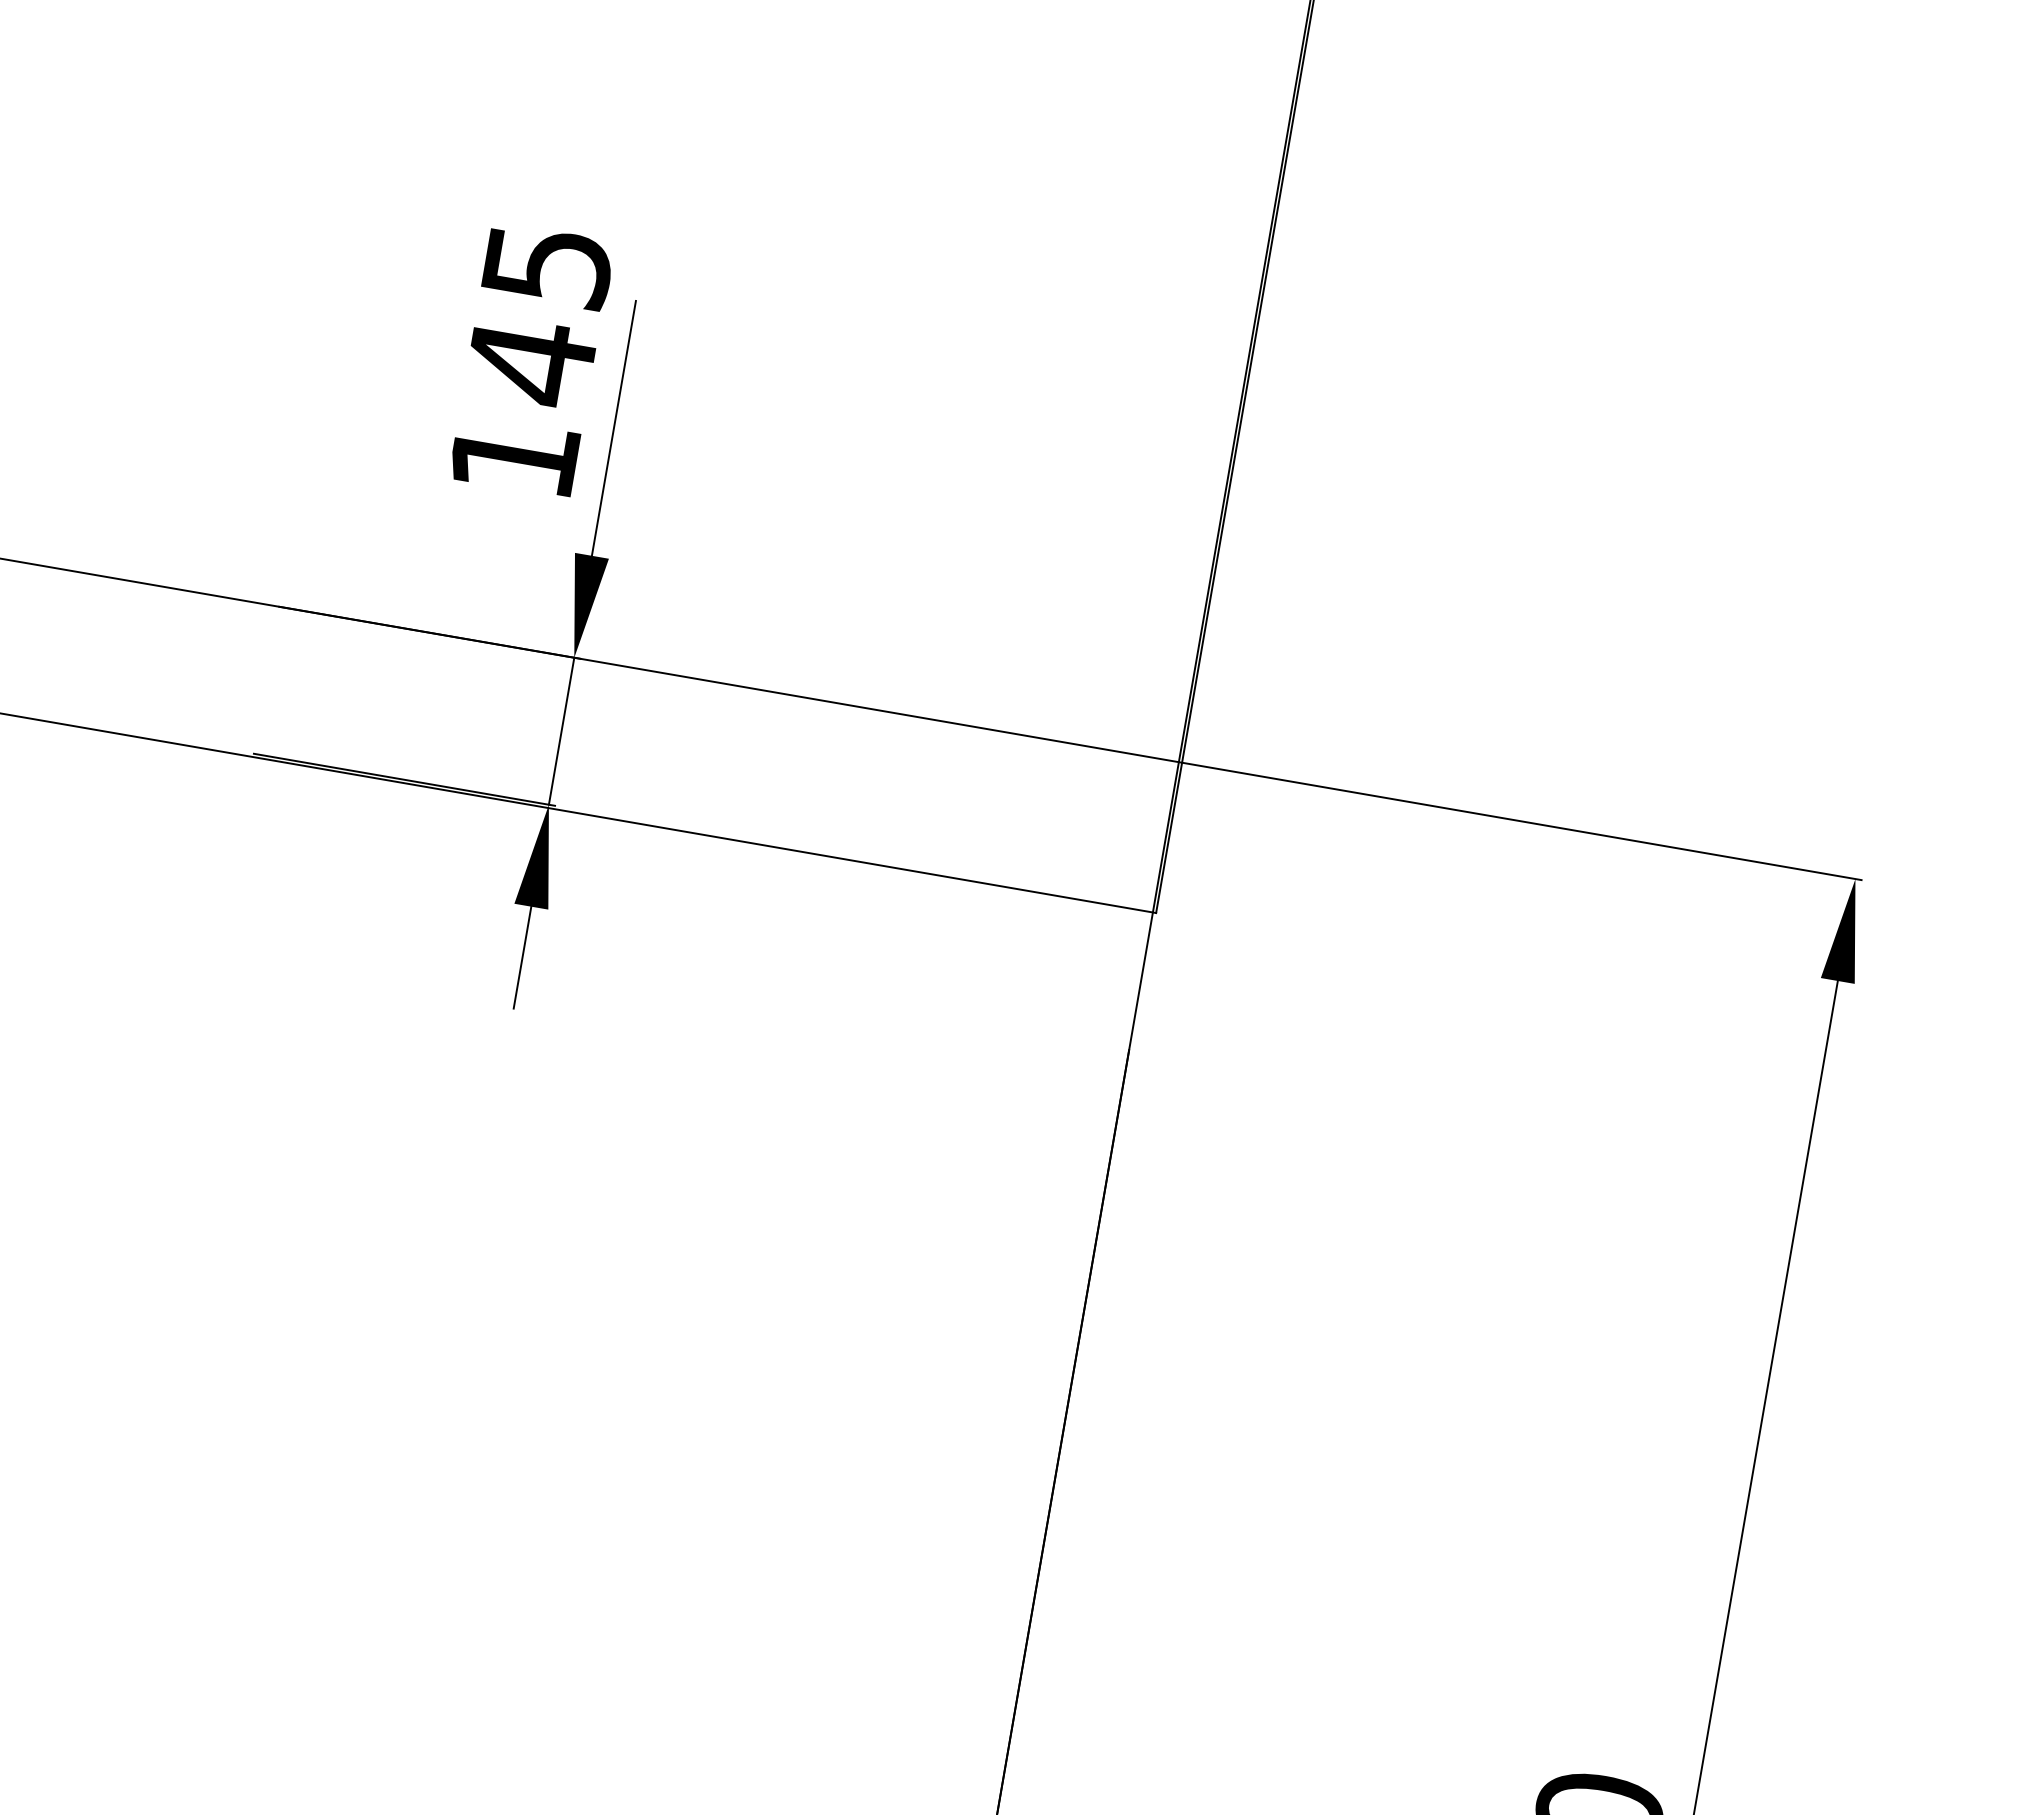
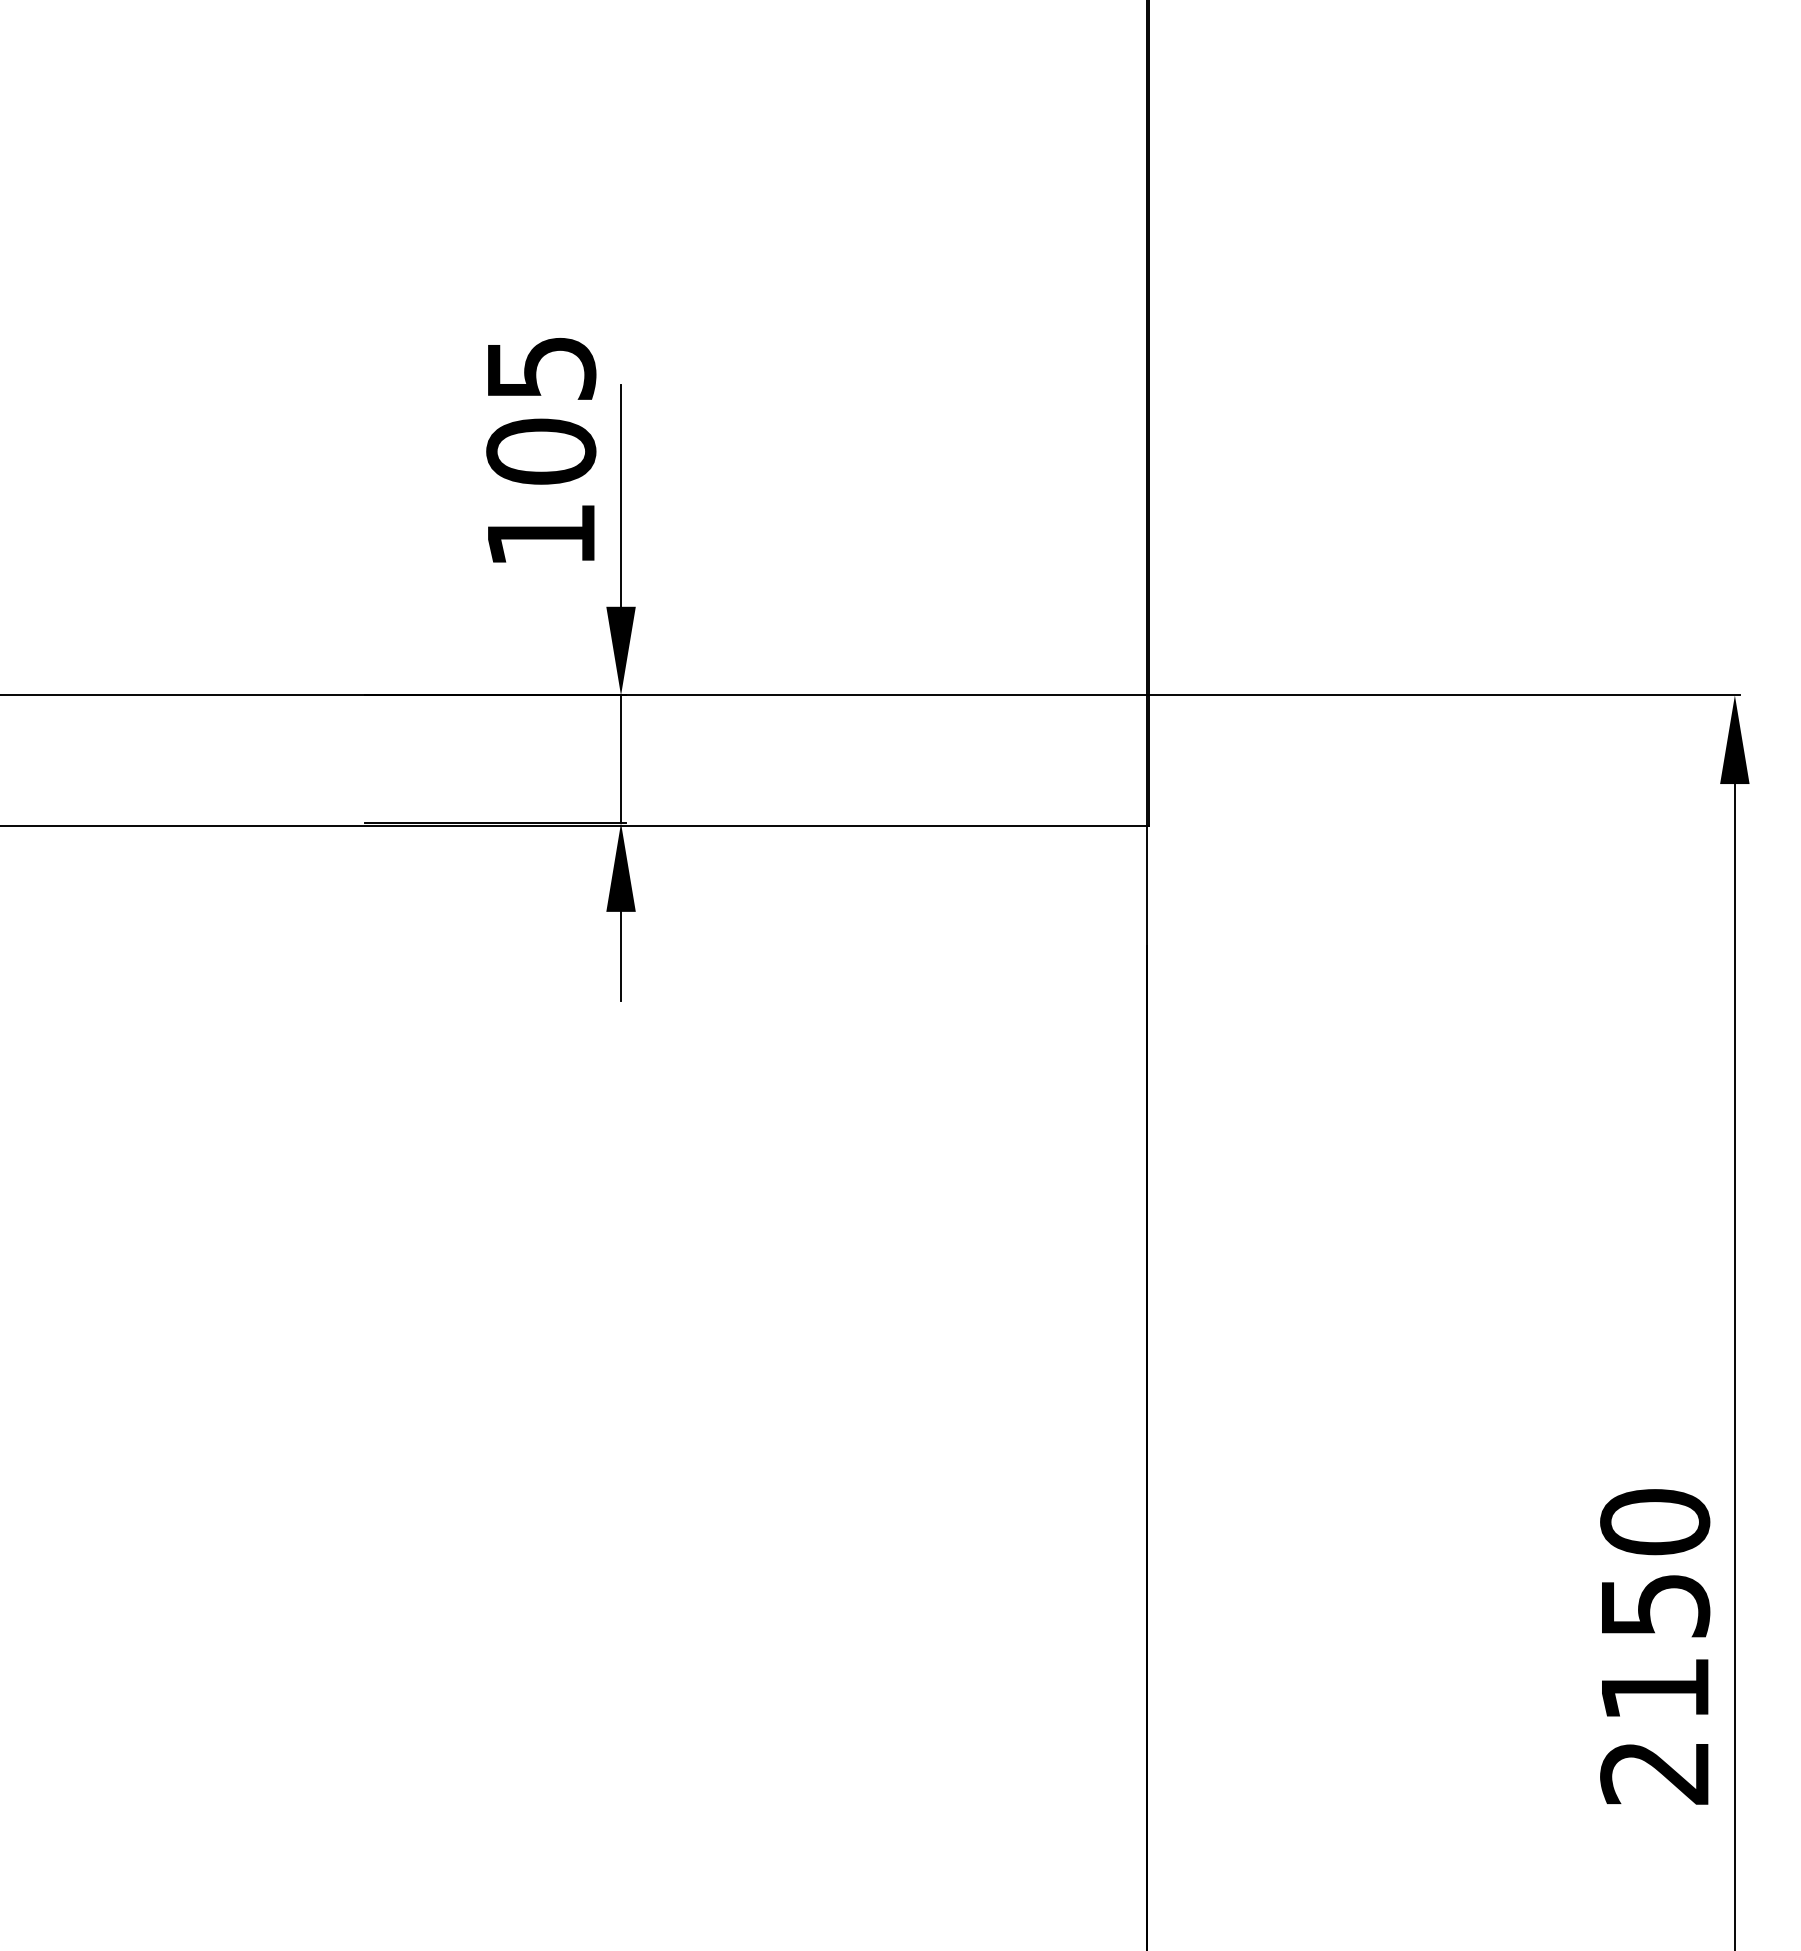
text: (531, 361) -> (541, 451), 145 -> 105

